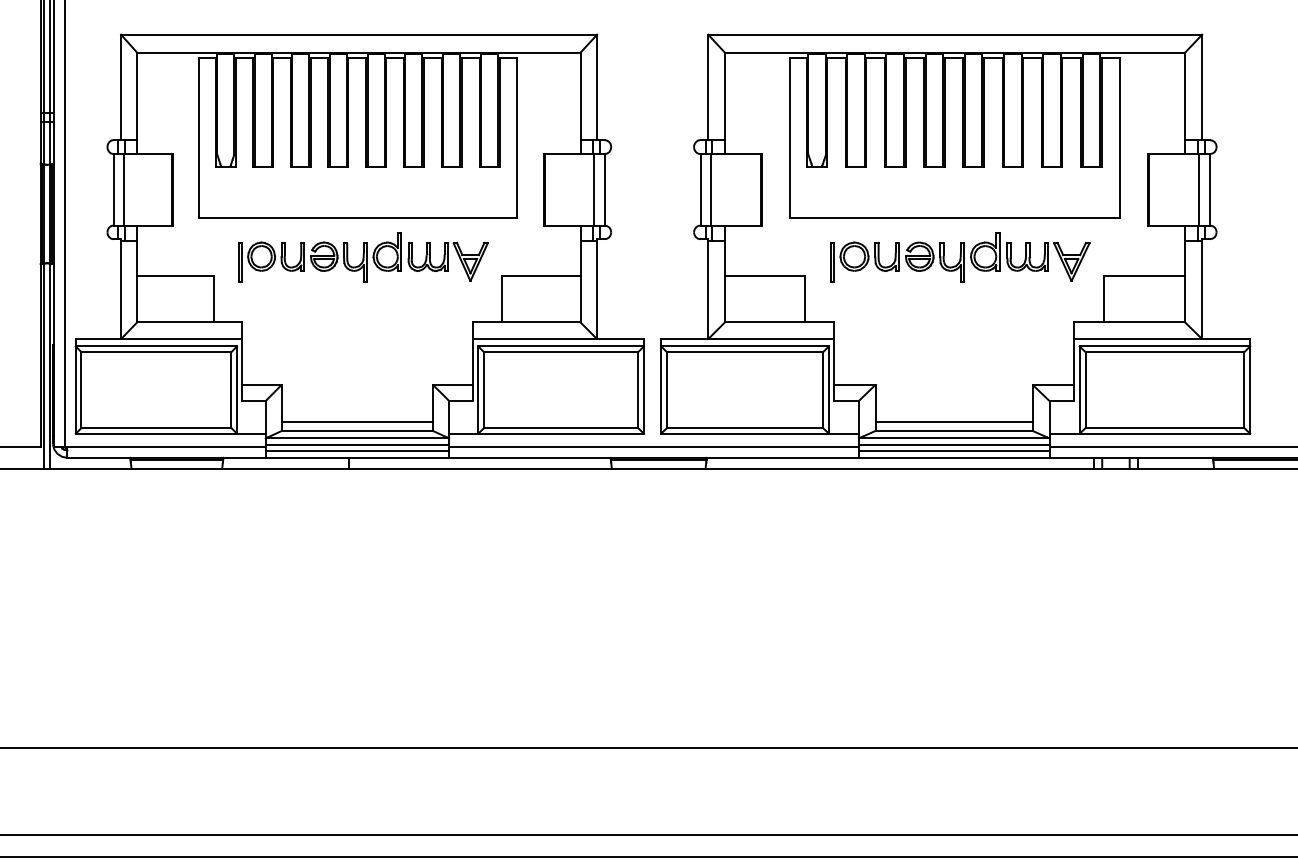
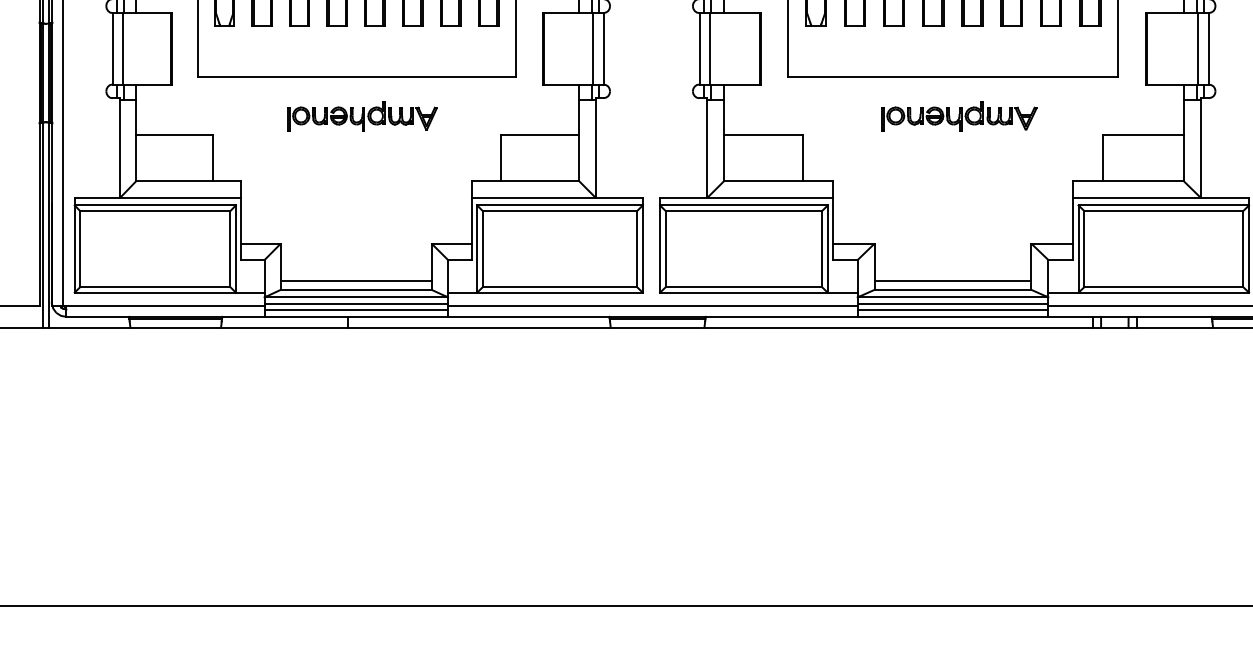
part: (363, 257) -> (362, 116), size x0.6
part: (960, 257) -> (959, 116), size x0.6

